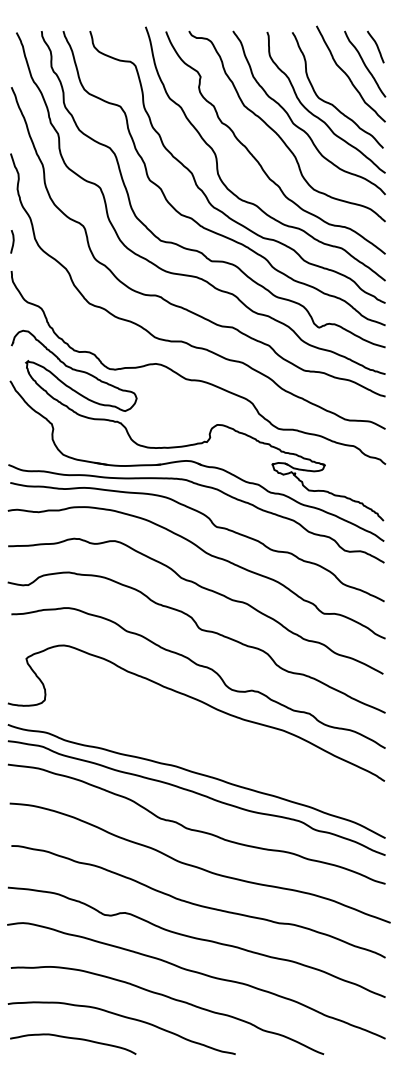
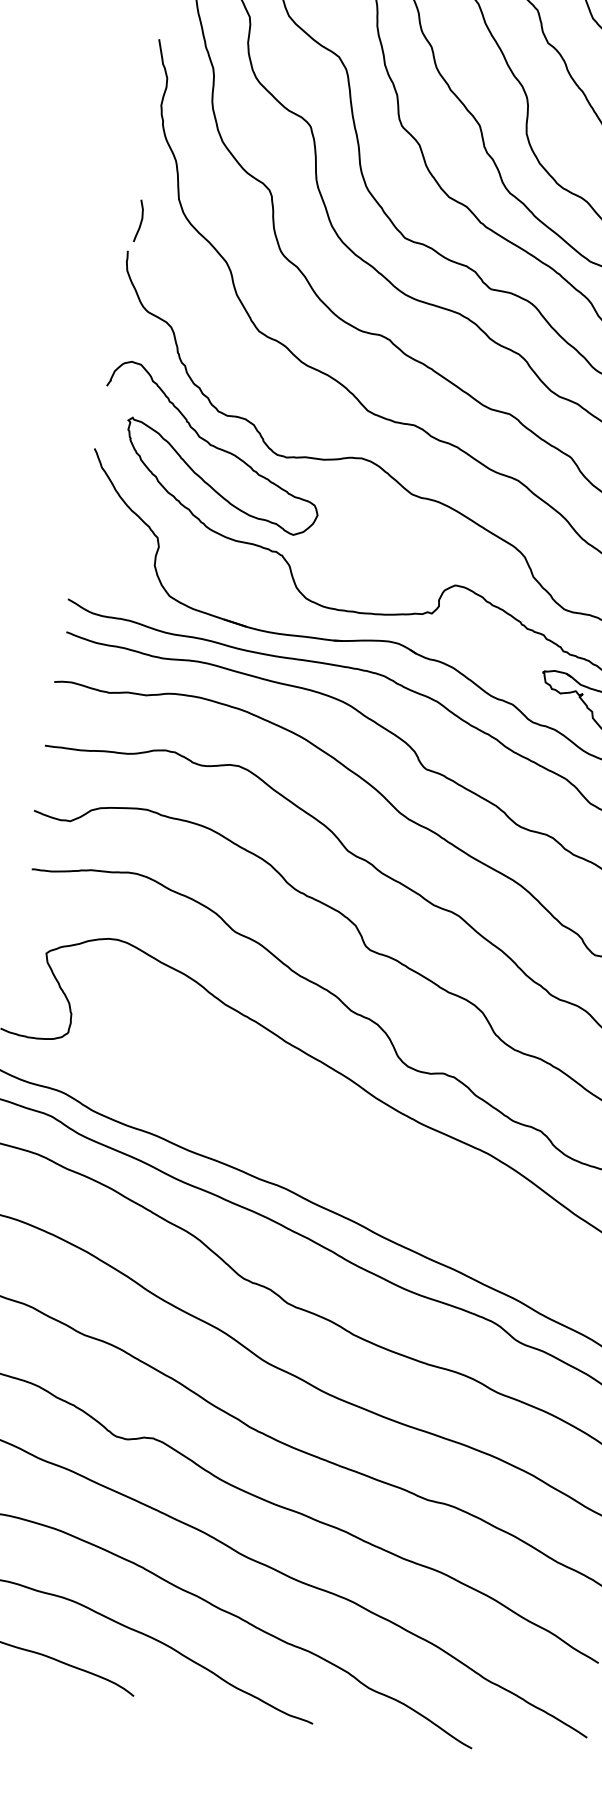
curve: (12, 241) -> (139, 220), moved

